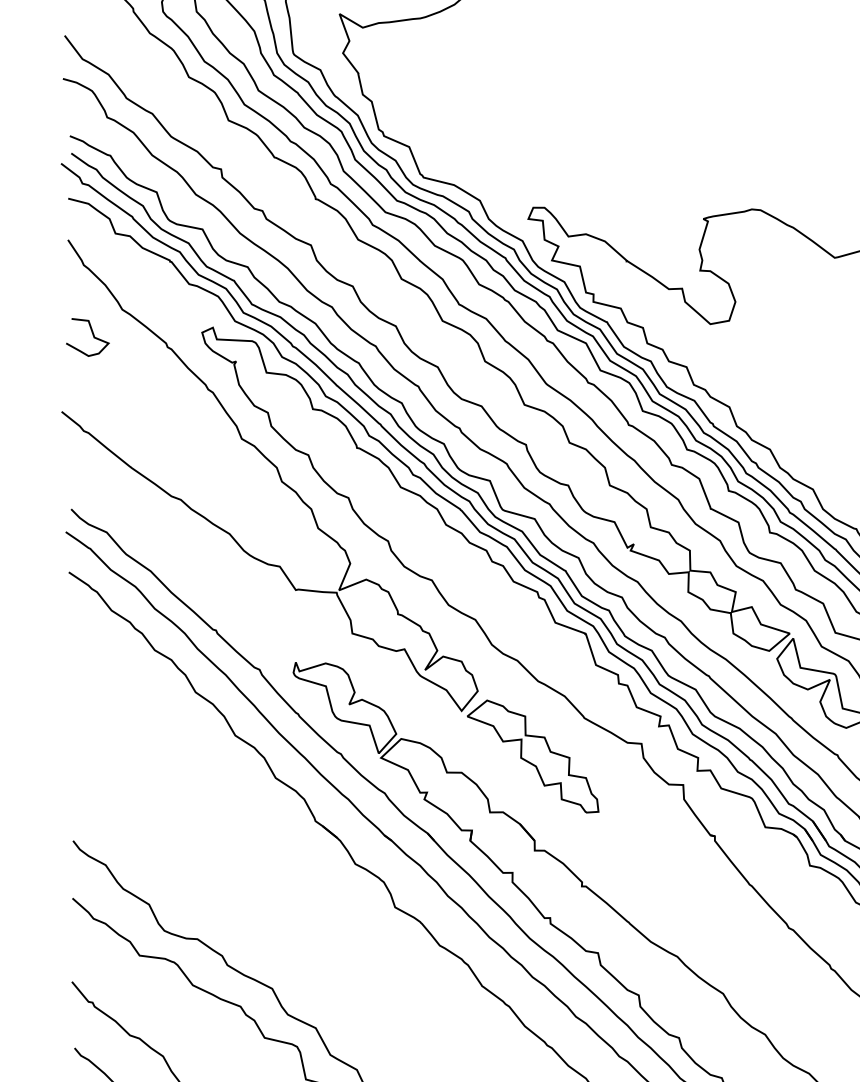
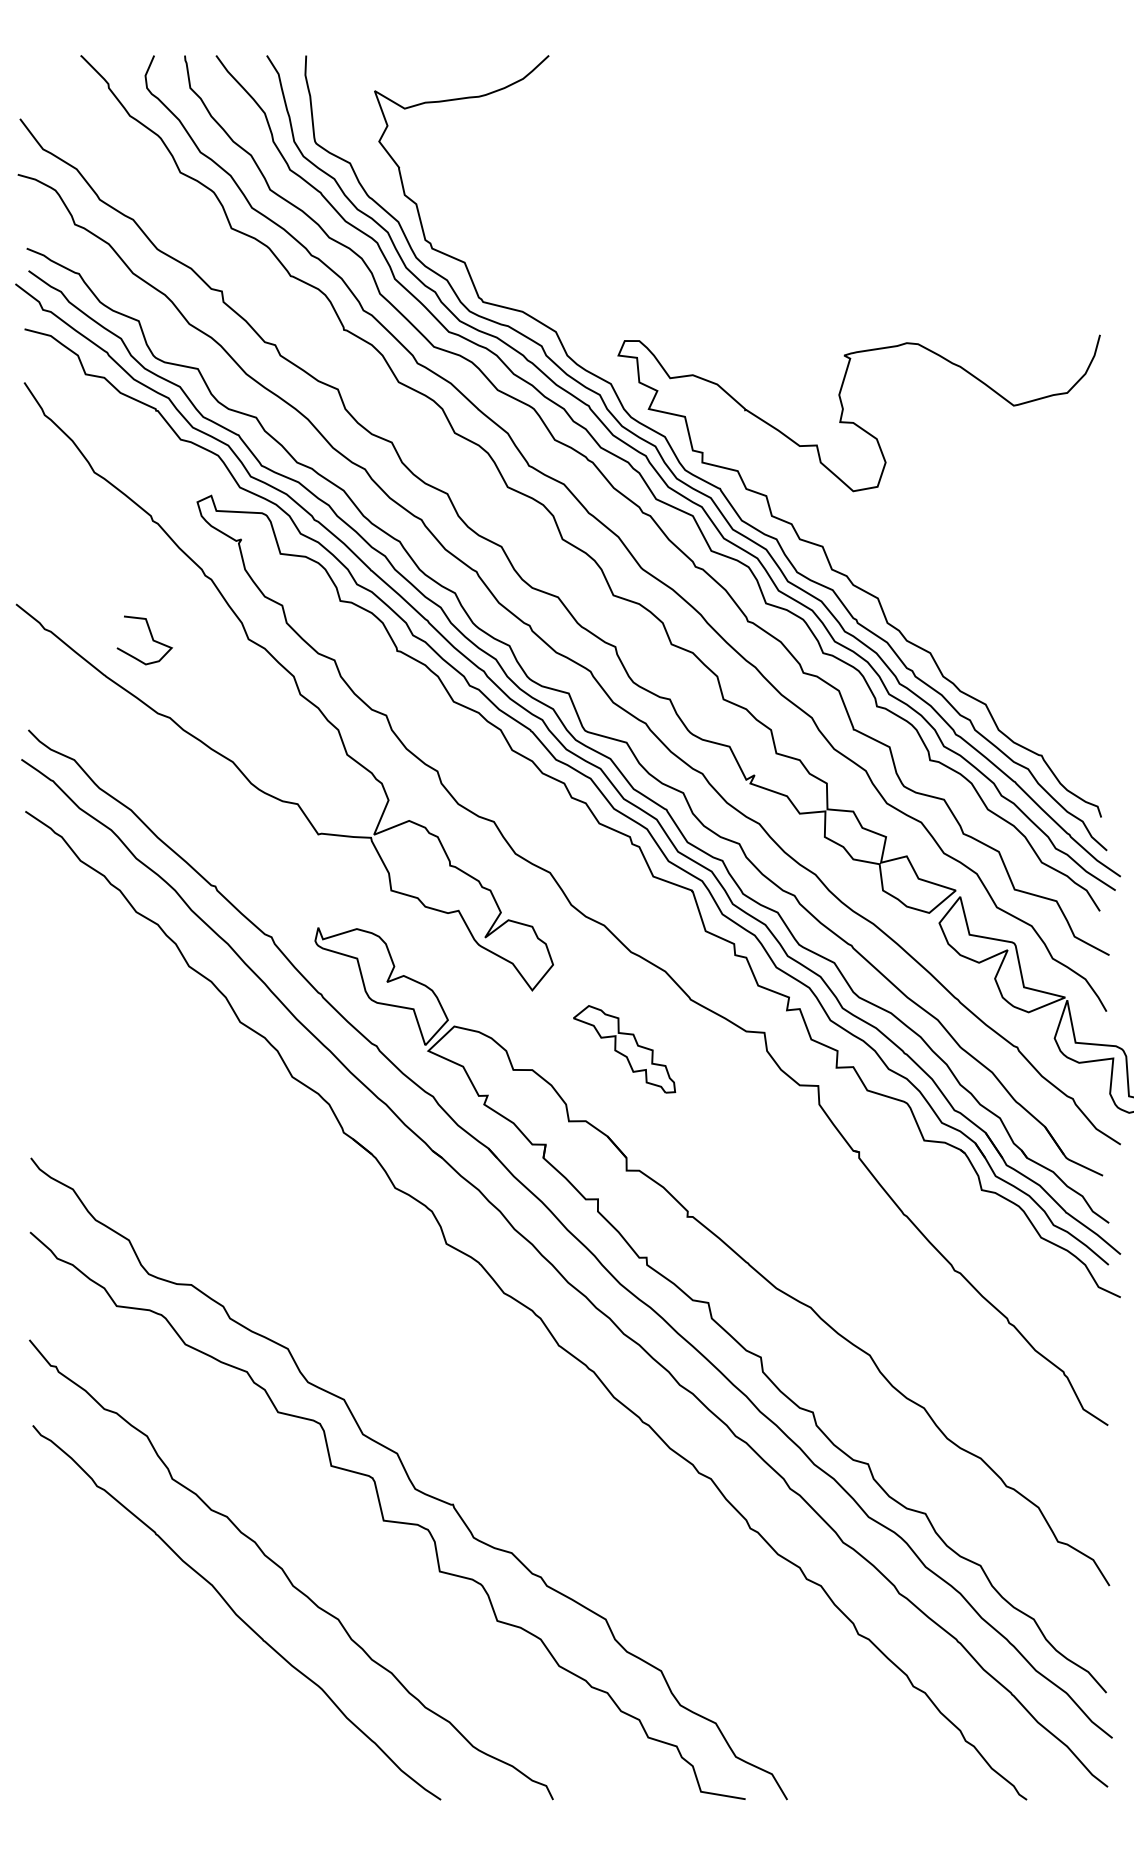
curve: (92, 335) -> (151, 638), moved
part: (533, 756) -> (624, 1049), size x0.6

